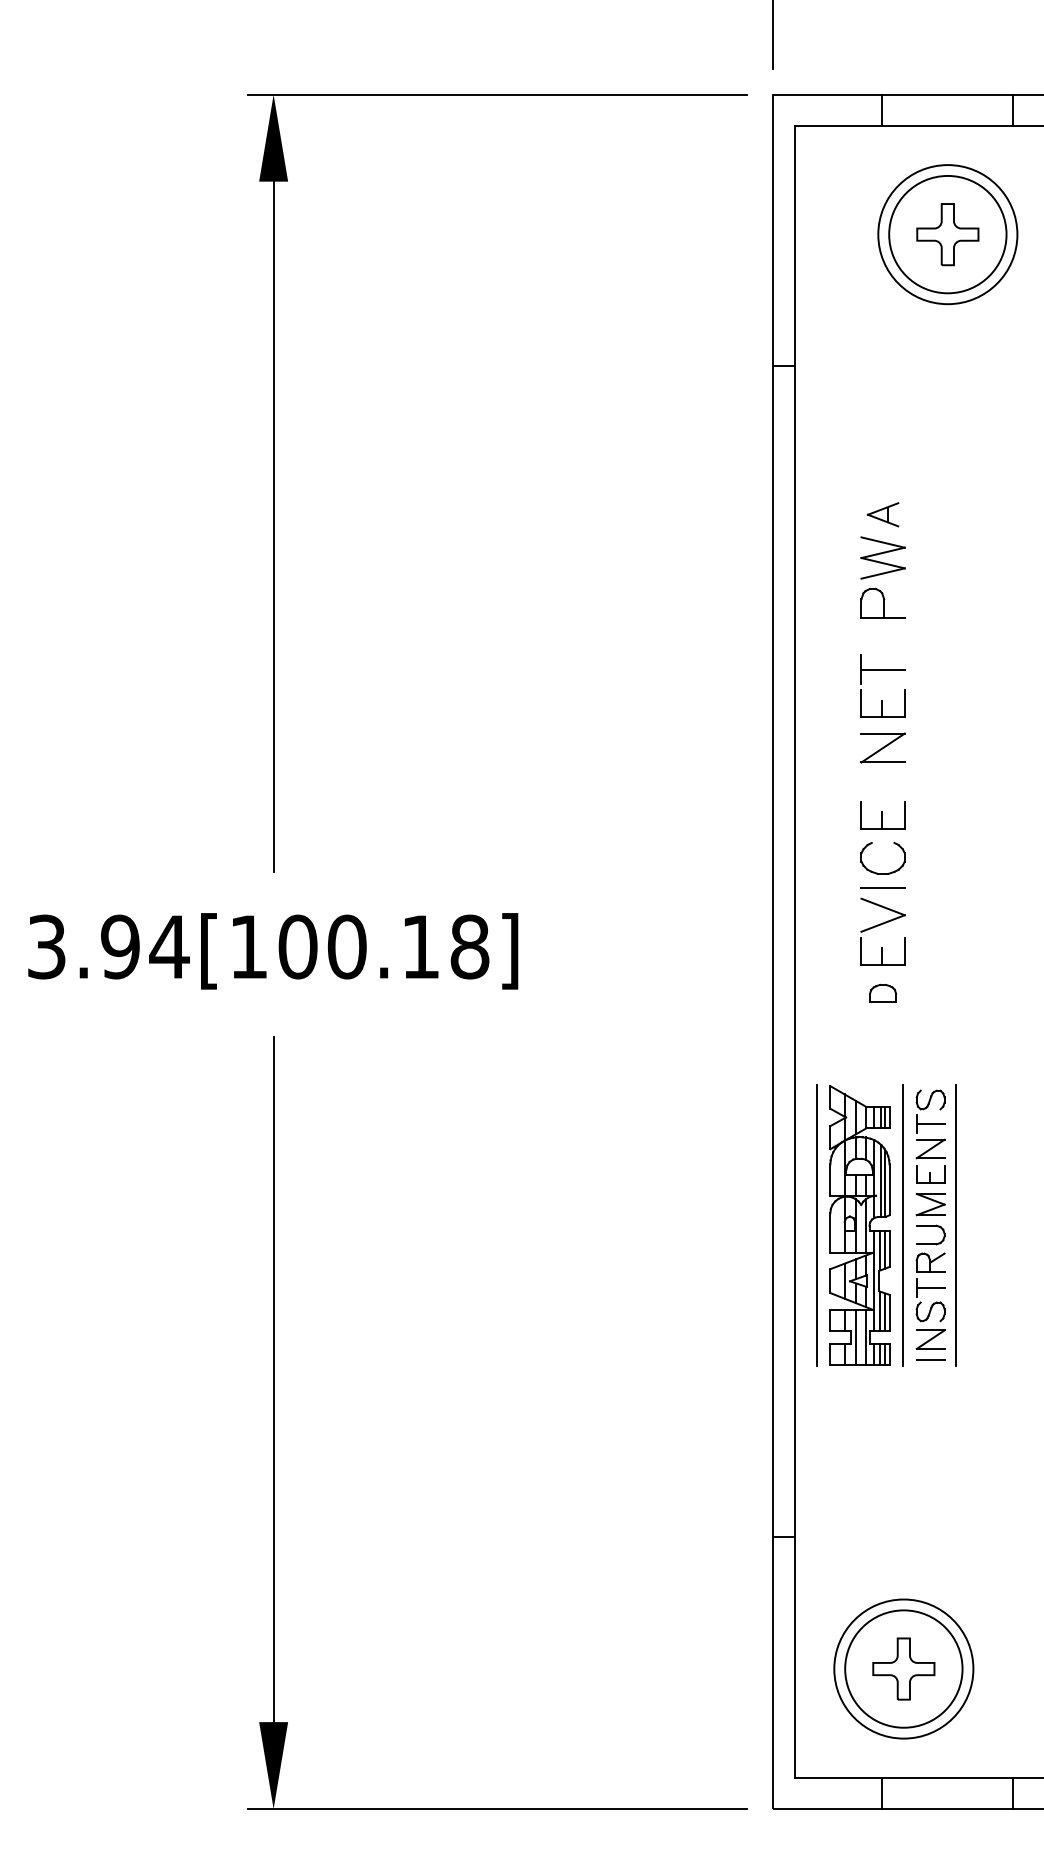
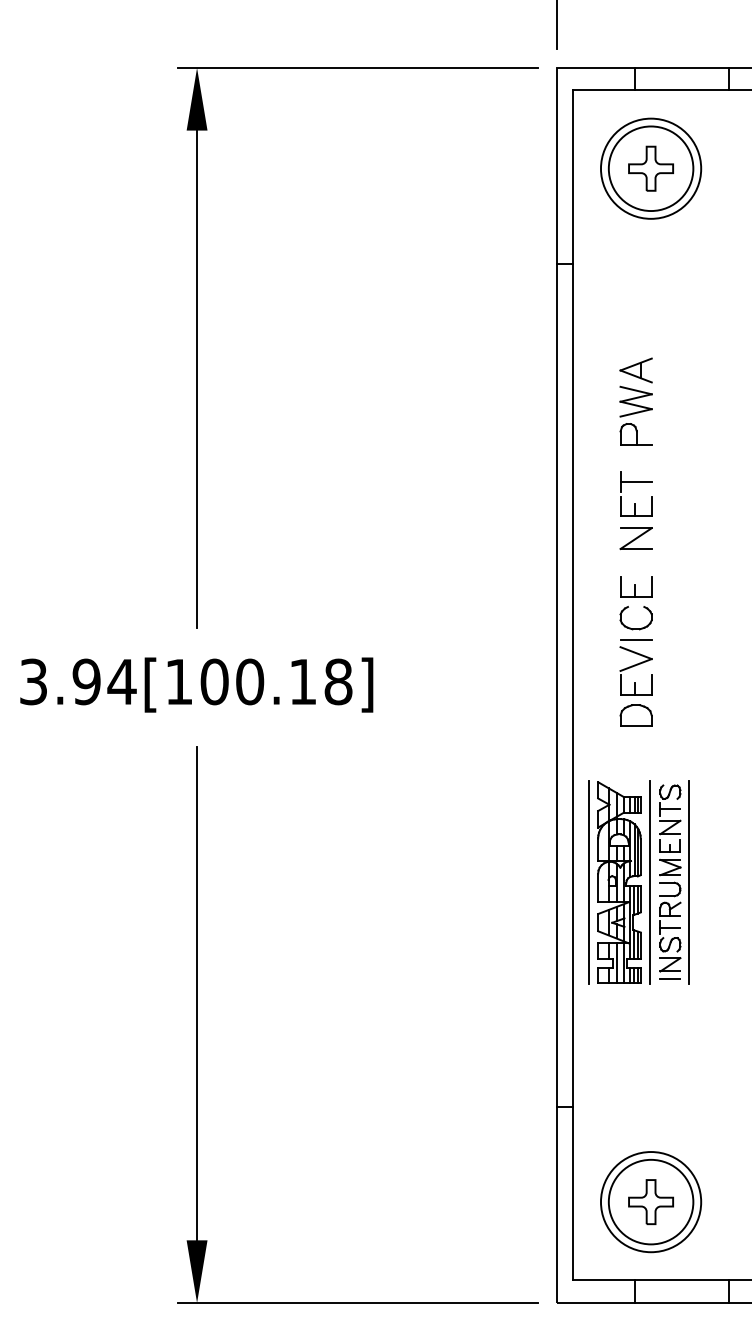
part: (947, 234) -> (650, 168), moved
part: (882, 514) -> (635, 370), size x1.43
part: (882, 993) -> (635, 715), size x1.67

